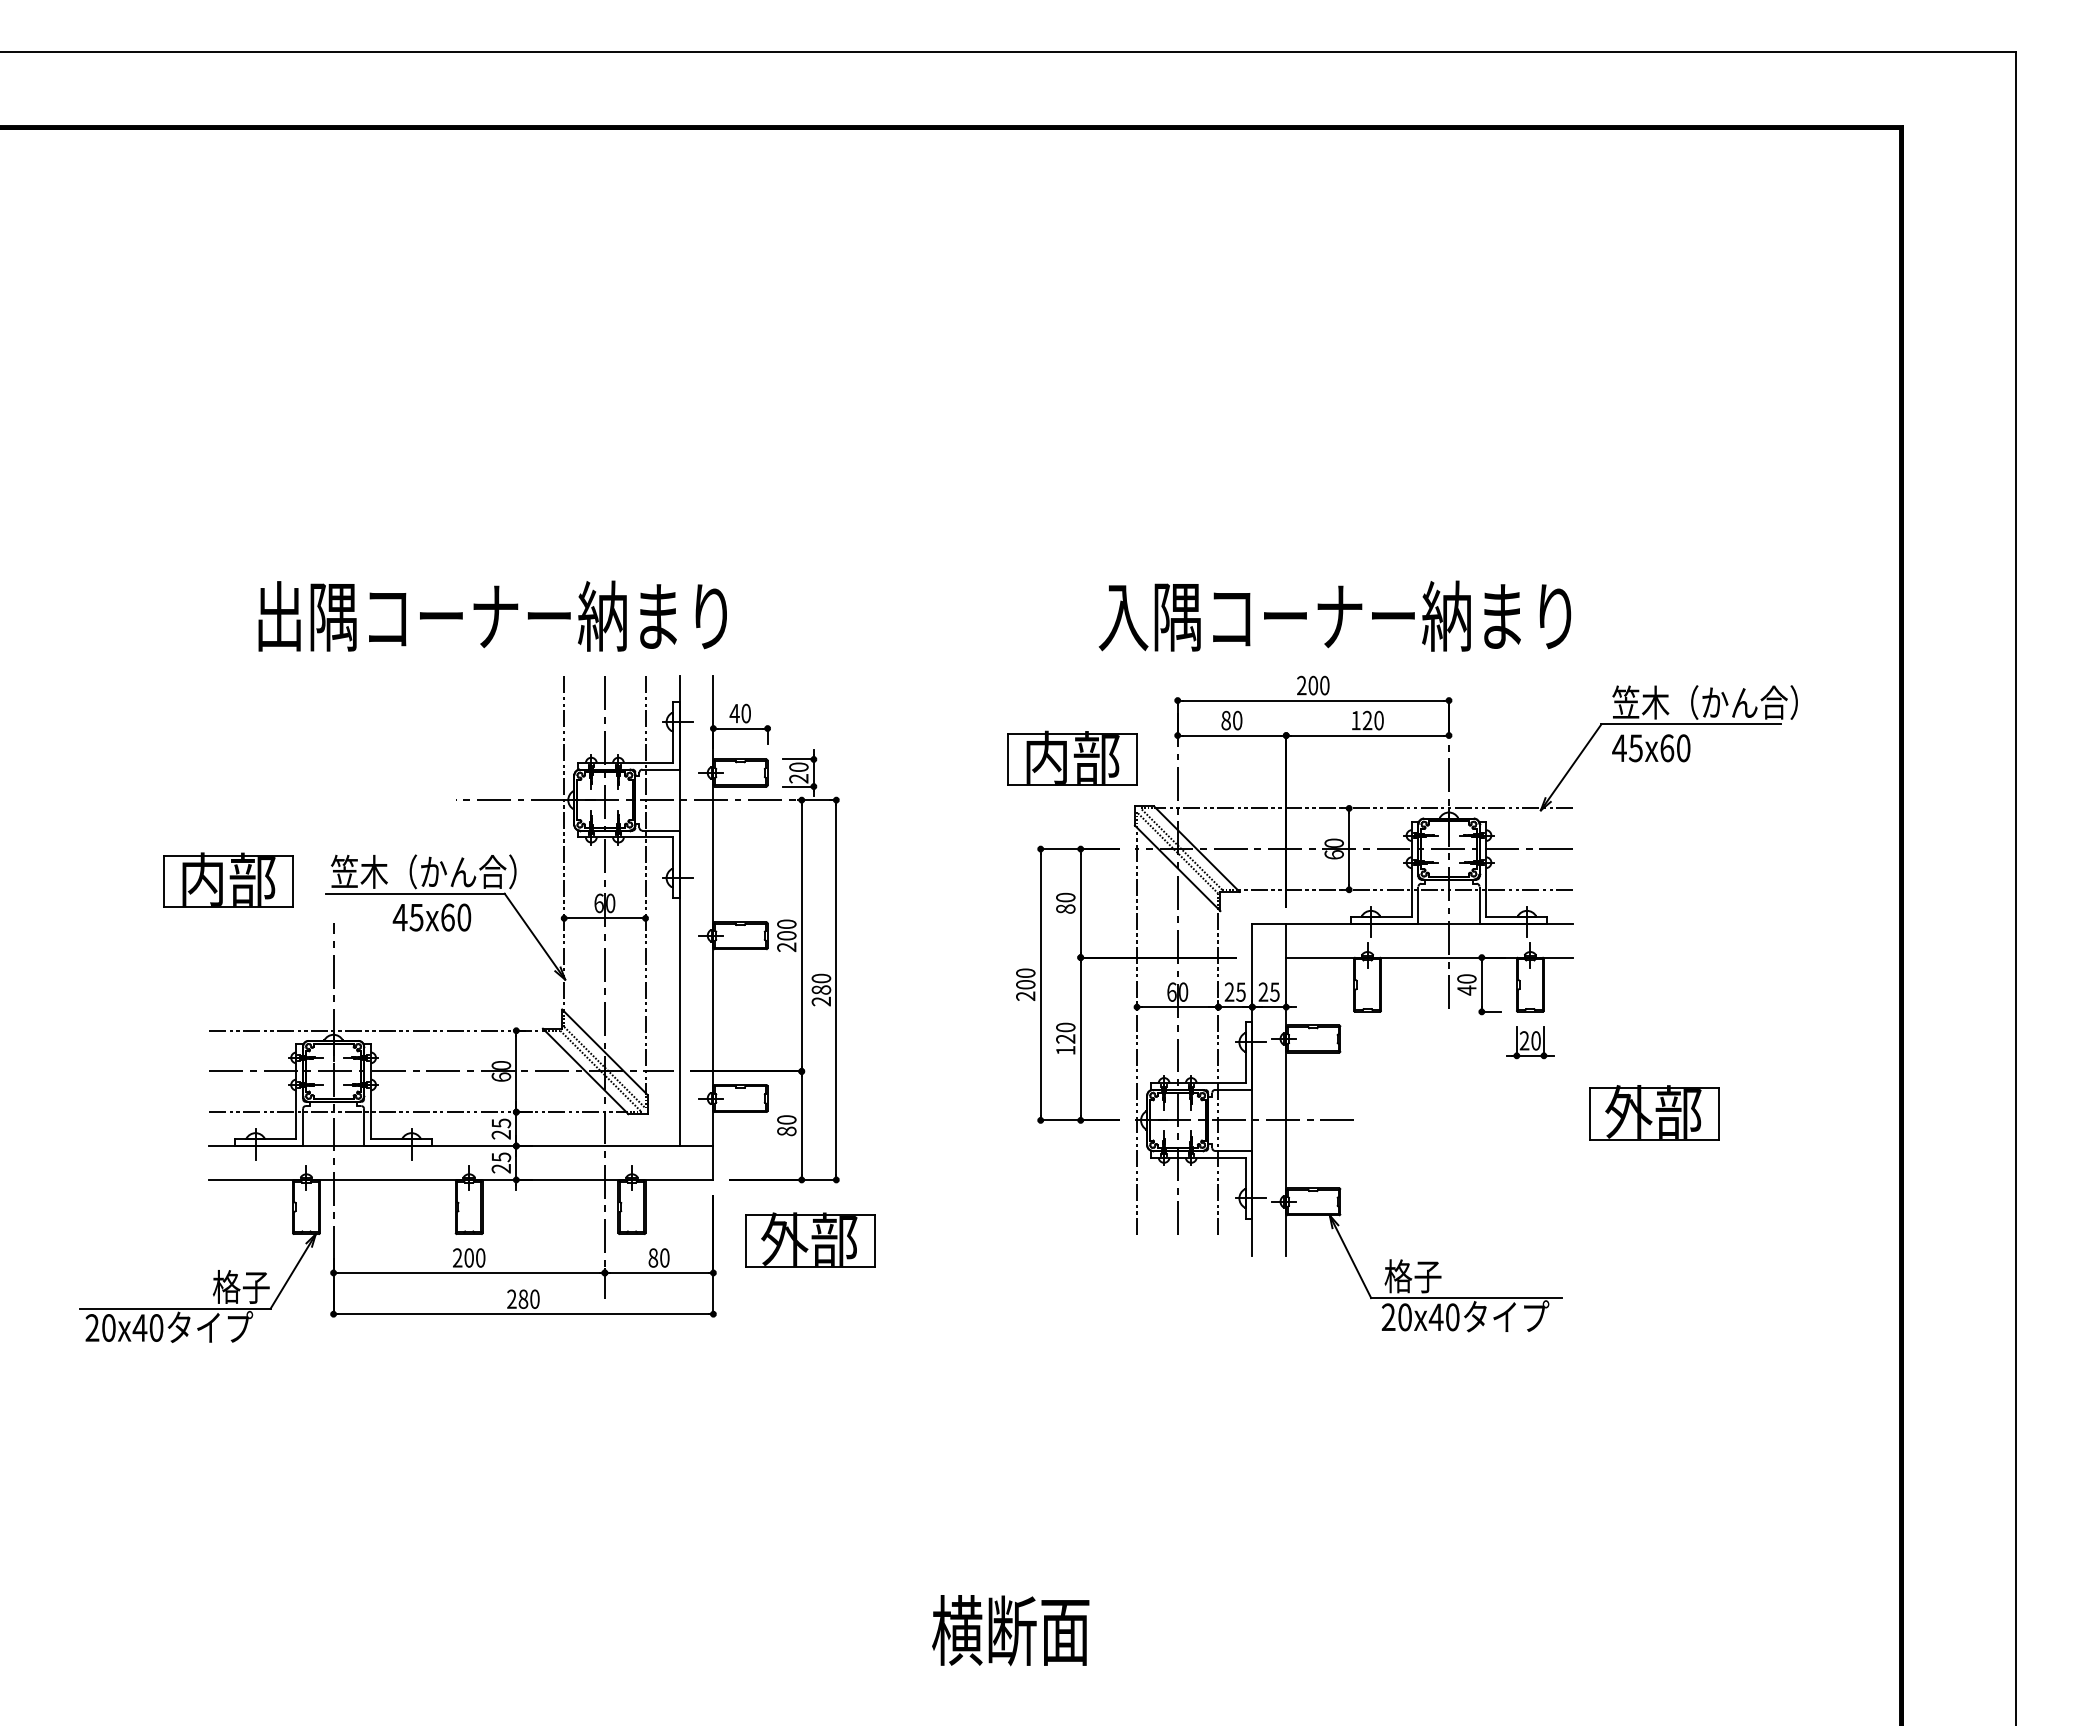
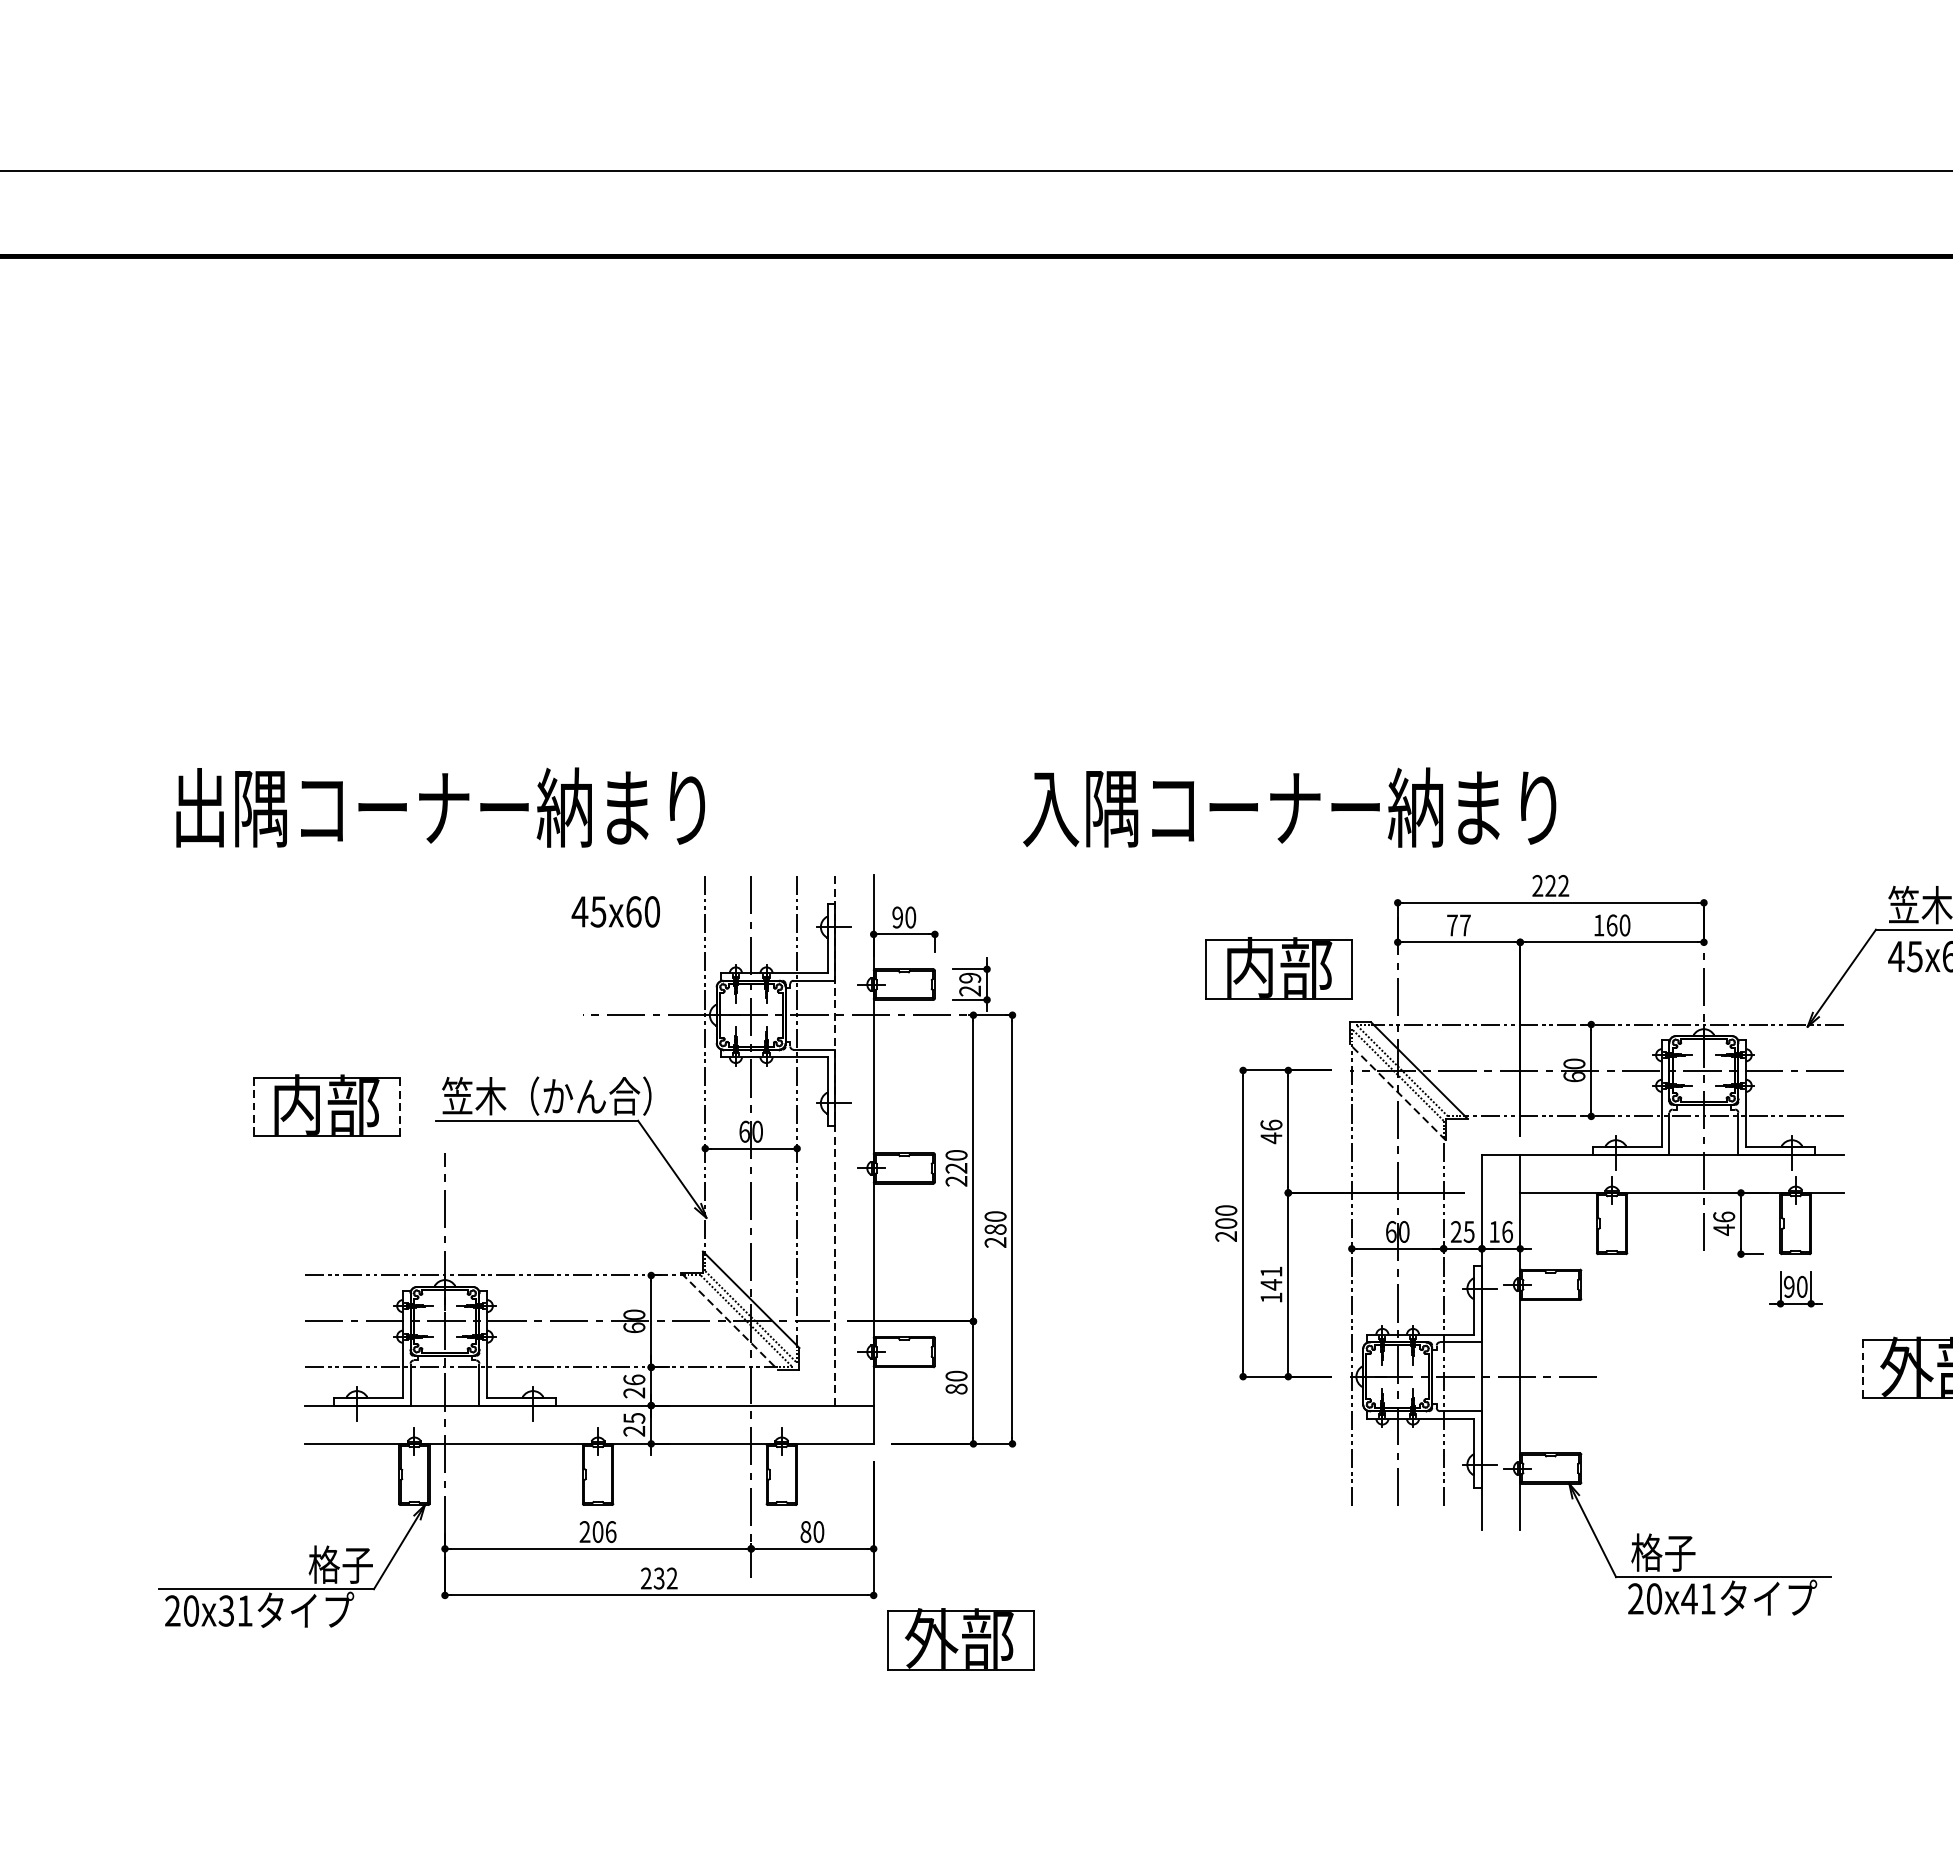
text: (492, 615) -> (440, 806), moved
text: (1334, 615) -> (1289, 806), moved
text: (1318, 685) -> (1556, 885), 200 -> 222
text: (734, 713) -> (897, 917), 40 -> 90
text: (1231, 720) -> (1458, 925), 80 -> 77
text: (1367, 720) -> (1611, 925), 120 -> 160
text: (798, 766) -> (969, 977), 20 -> 29
line: (1177, 867) -> (1397, 1091), solid -> dashed
line: (164, 881) -> (254, 1107), solid -> dashed
line: (293, 881) -> (399, 1107), solid -> dashed
text: (1065, 903) -> (1271, 1131), 80 -> 46
line: (679, 910) -> (835, 1139), solid -> dashed
text: (431, 917) -> (615, 911), moved
text: (786, 935) -> (956, 1167), 200 -> 220
text: (1466, 978) -> (1723, 1216), 40 -> 46
text: (1268, 991) -> (1500, 1231), 25 -> 16
text: (1065, 1033) -> (1271, 1278), 120 -> 141
text: (1524, 1040) -> (1789, 1286), 20 -> 90
line: (586, 1071) -> (730, 1321), solid -> dashed
line: (1589, 1113) -> (1862, 1368), solid -> dashed
text: (501, 1123) -> (634, 1380), 25 -> 26
part: (810, 1239) -> (960, 1638), moved
text: (480, 1257) -> (610, 1531), 200 -> 206
text: (528, 1298) -> (664, 1577), 280 -> 232
text: (1452, 1317) -> (1707, 1599), 20x40 -> 20x41
text: (147, 1327) -> (234, 1610), 20x40 -> 20x31

